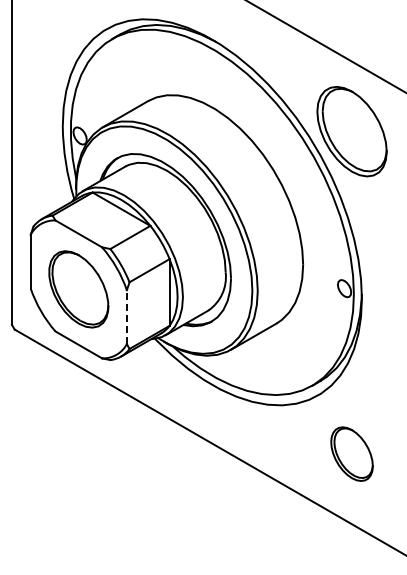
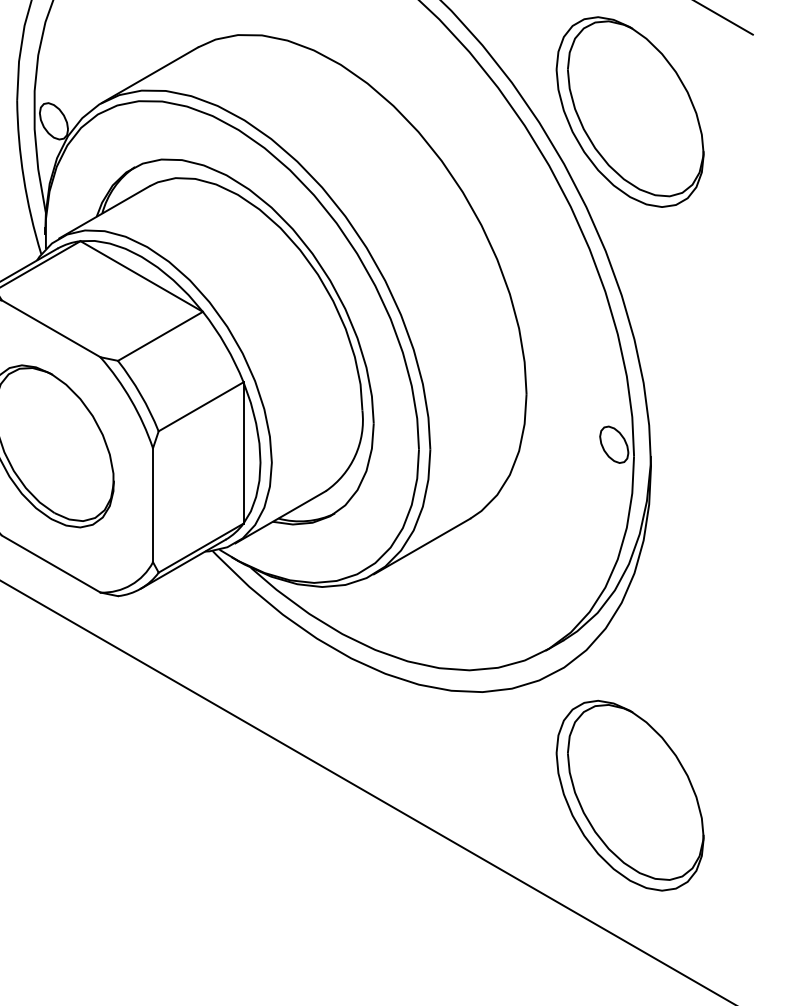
line: (126, 317) -> (152, 505), dashed -> solid
part: (351, 453) -> (628, 794), size x1.67

